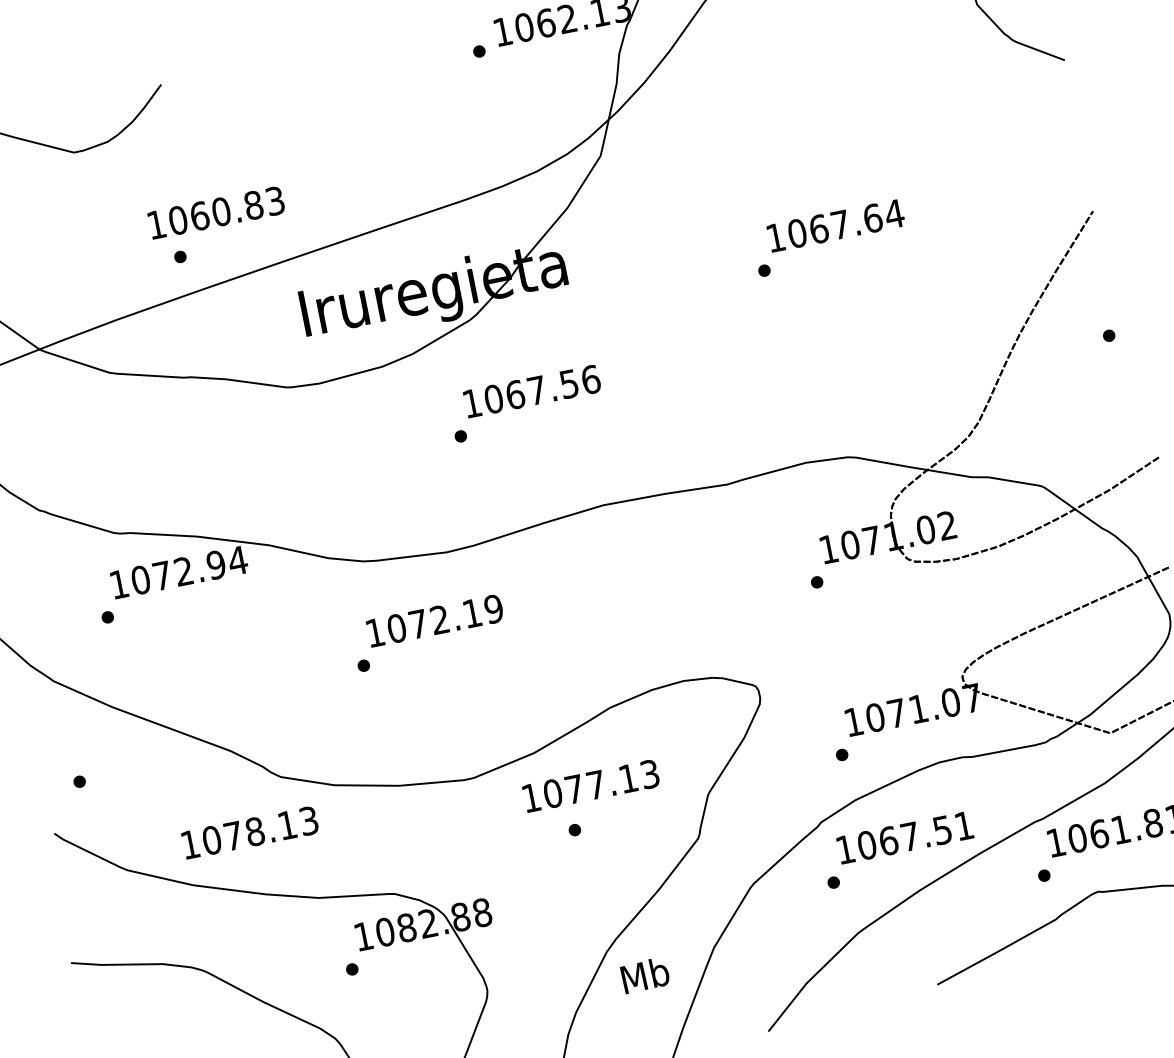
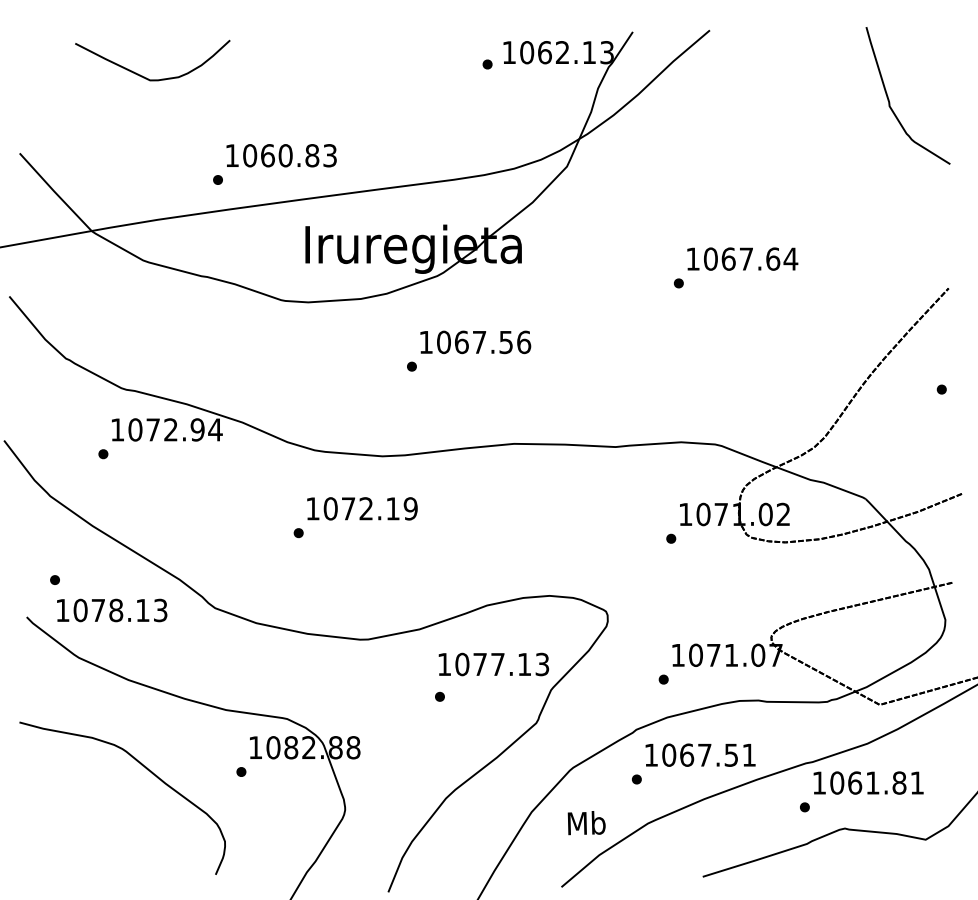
text: (216, 212) -> (281, 155), moved
text: (590, 786) -> (493, 664), moved
text: (250, 832) -> (112, 610), moved
text: (645, 975) -> (586, 823), moved

